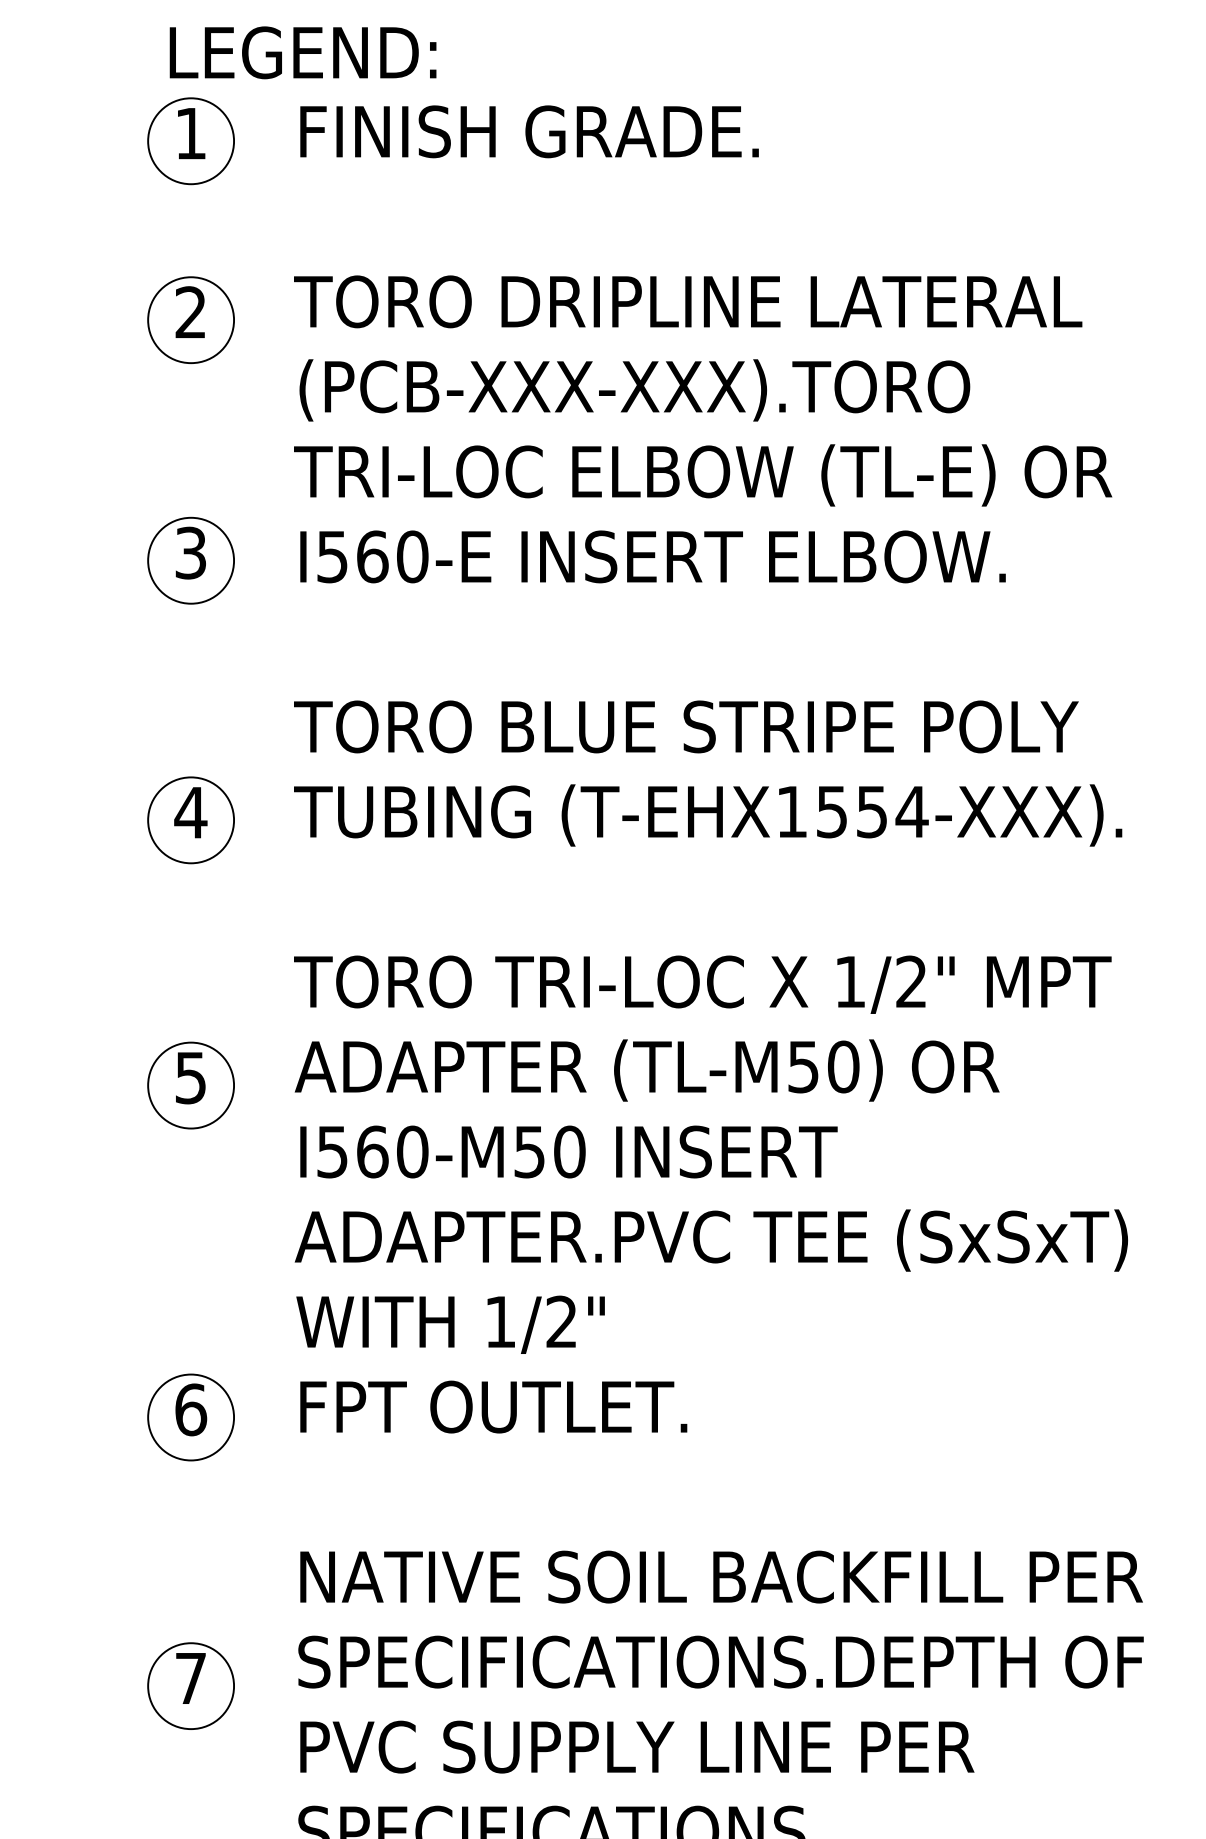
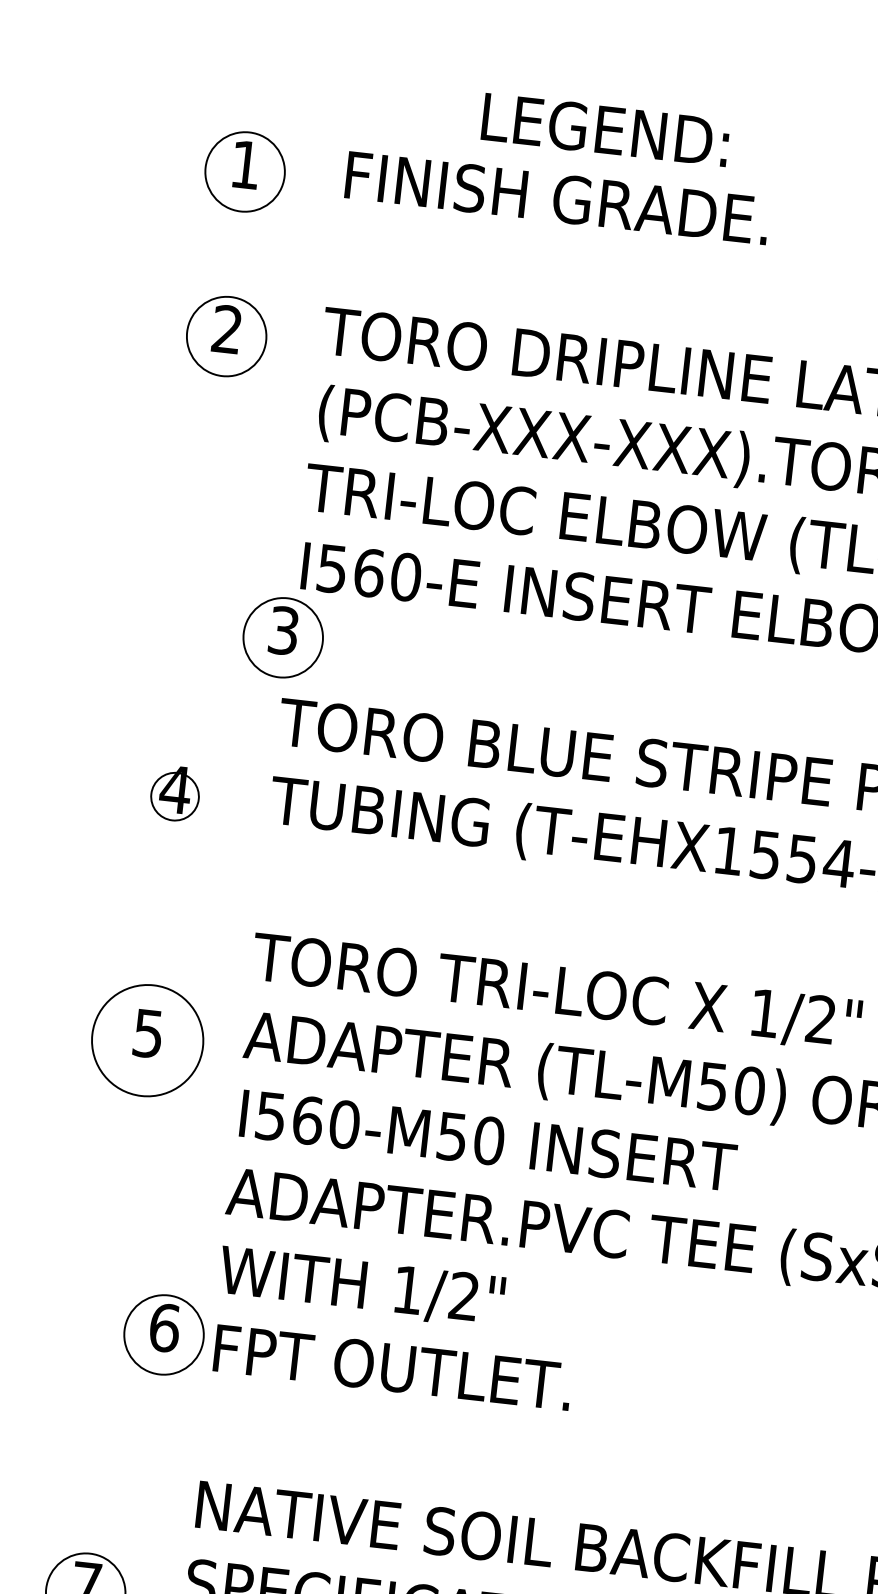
text: (302, 52) -> (605, 129), moved
part: (190, 560) -> (282, 637), moved
circle: (191, 820) -> (175, 796), size x0.6
circle: (191, 1085) -> (148, 1040), size x1.4
part: (190, 1417) -> (163, 1334), moved

